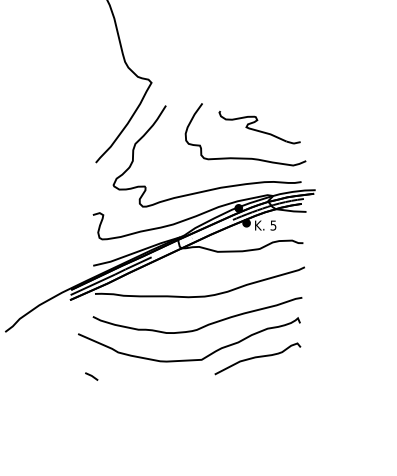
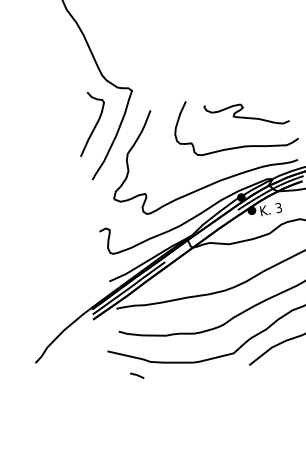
curve: (108, 109) -> (94, 125), added
text: (273, 224) -> (278, 206), 5 -> 3
line: (91, 376) -> (136, 375), moved

